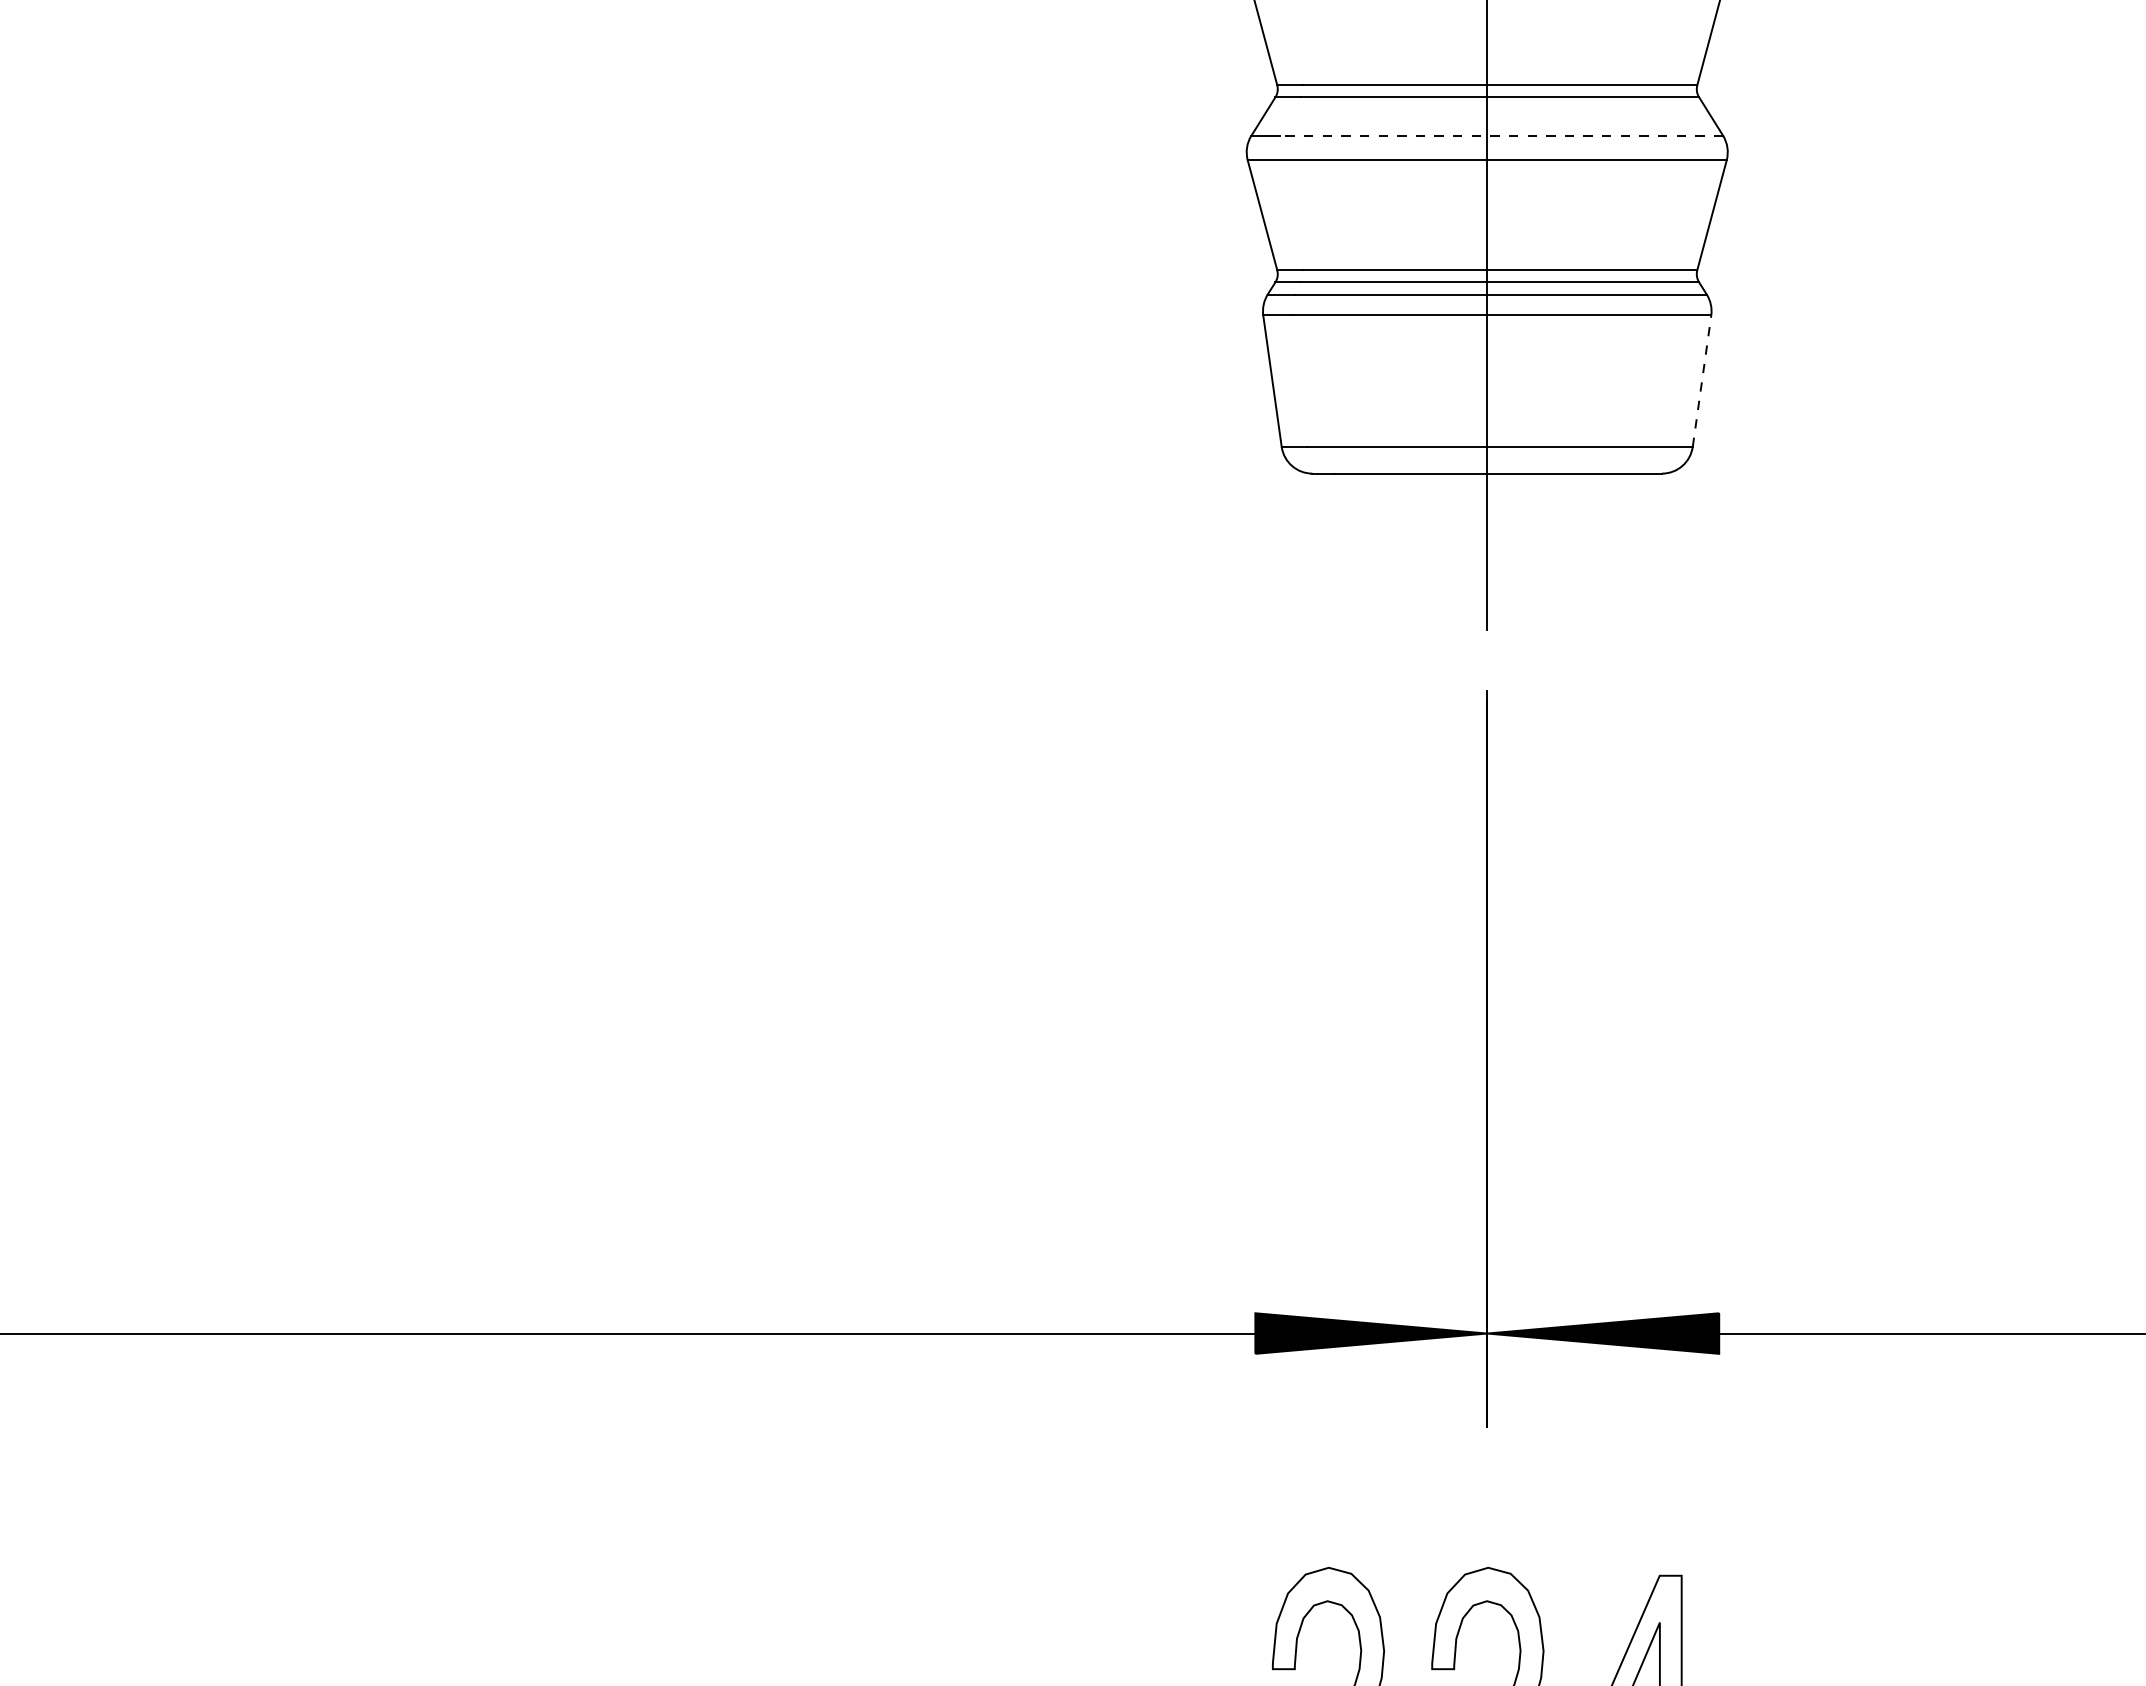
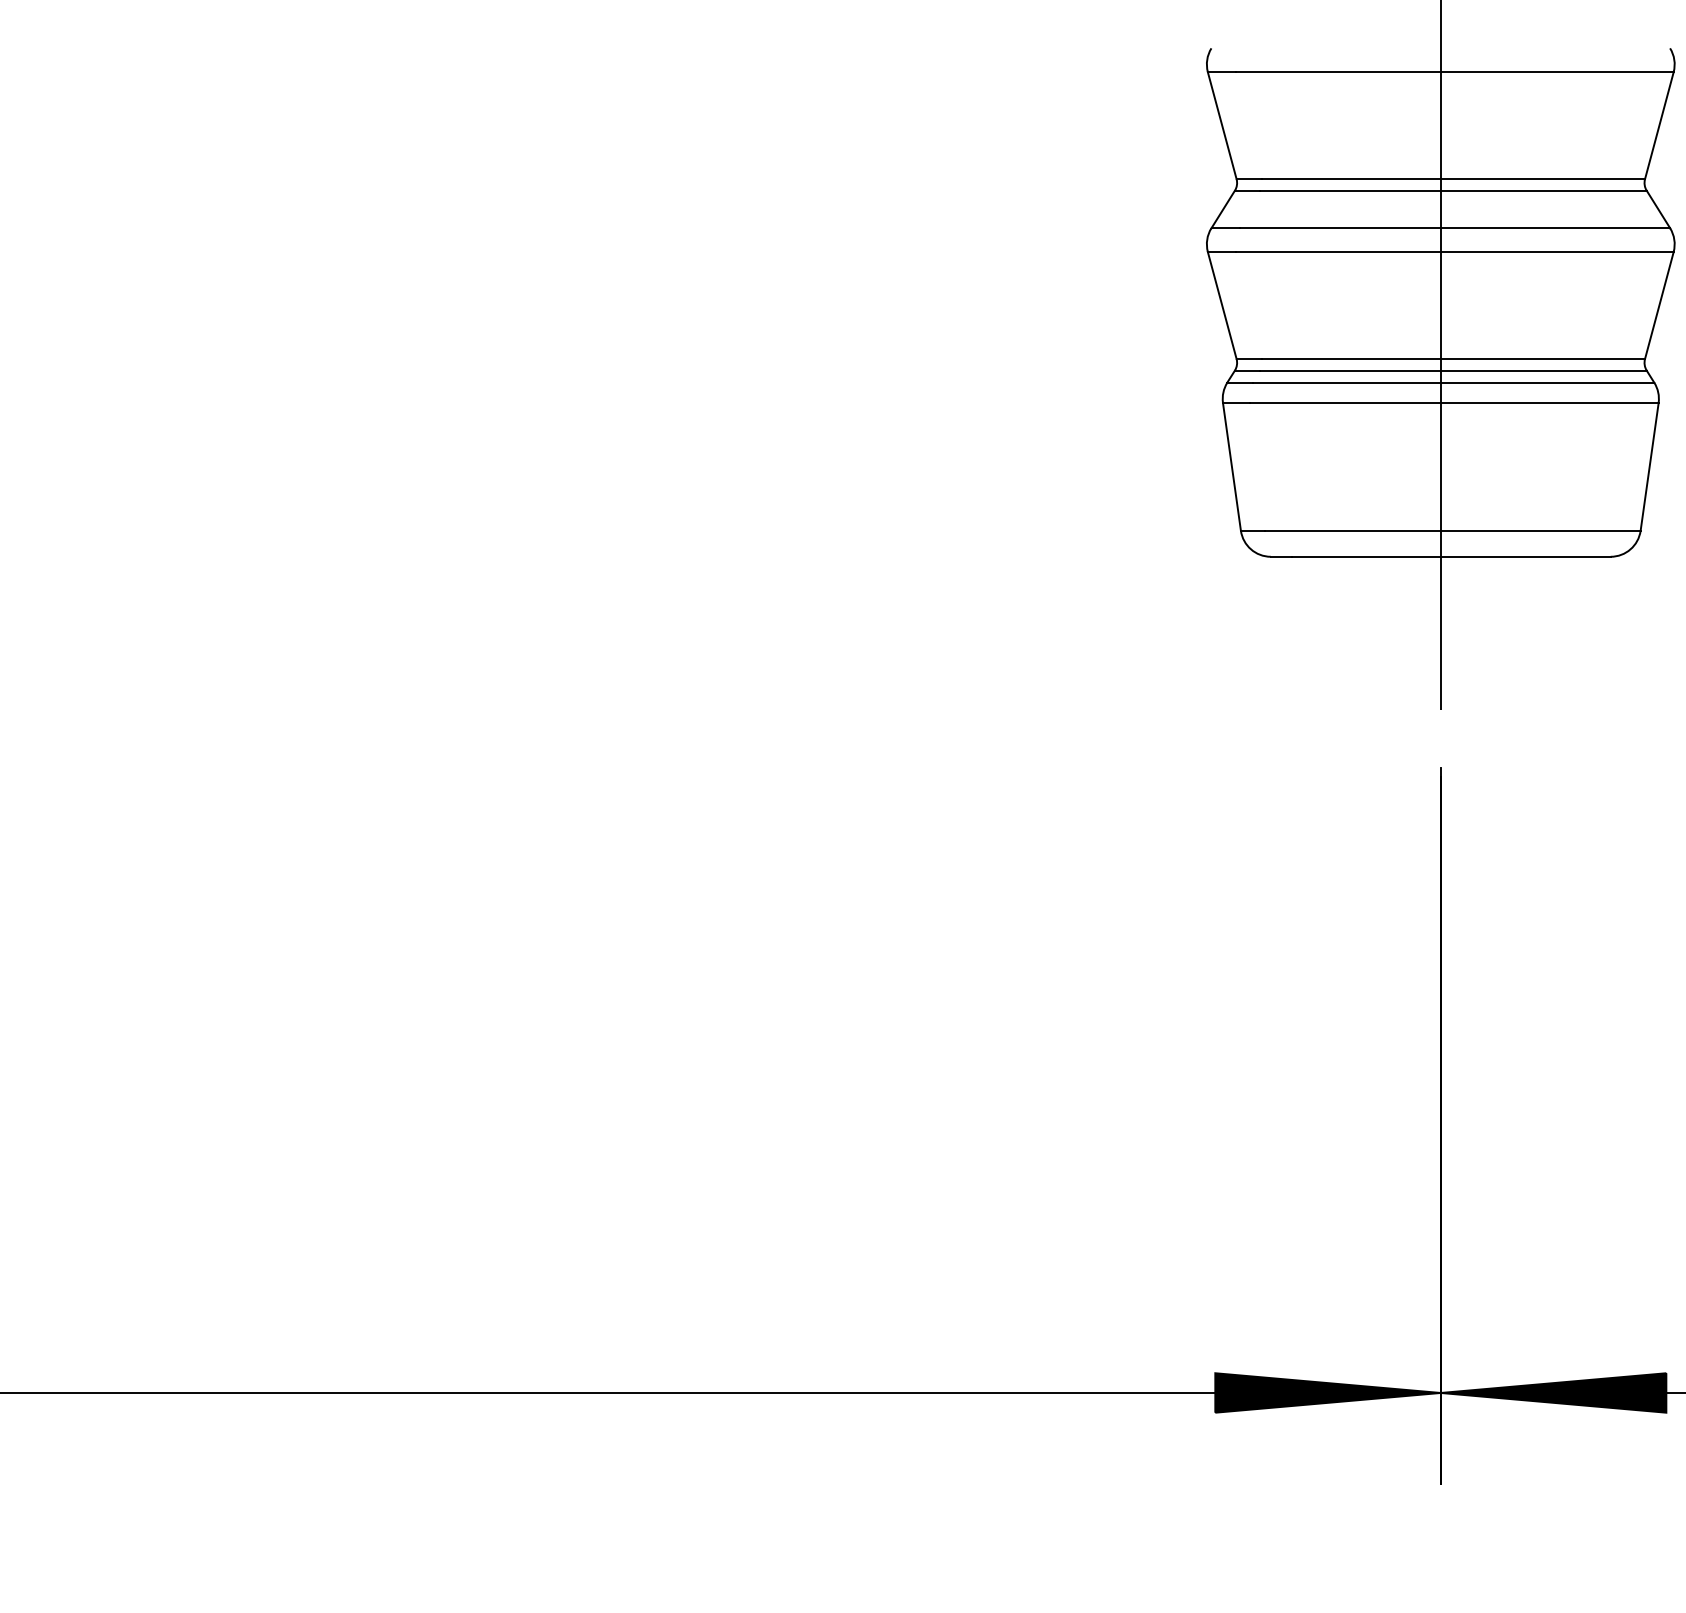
line: (1501, 135) -> (1454, 227), dashed -> solid
line: (1702, 380) -> (1650, 466), dashed -> solid

